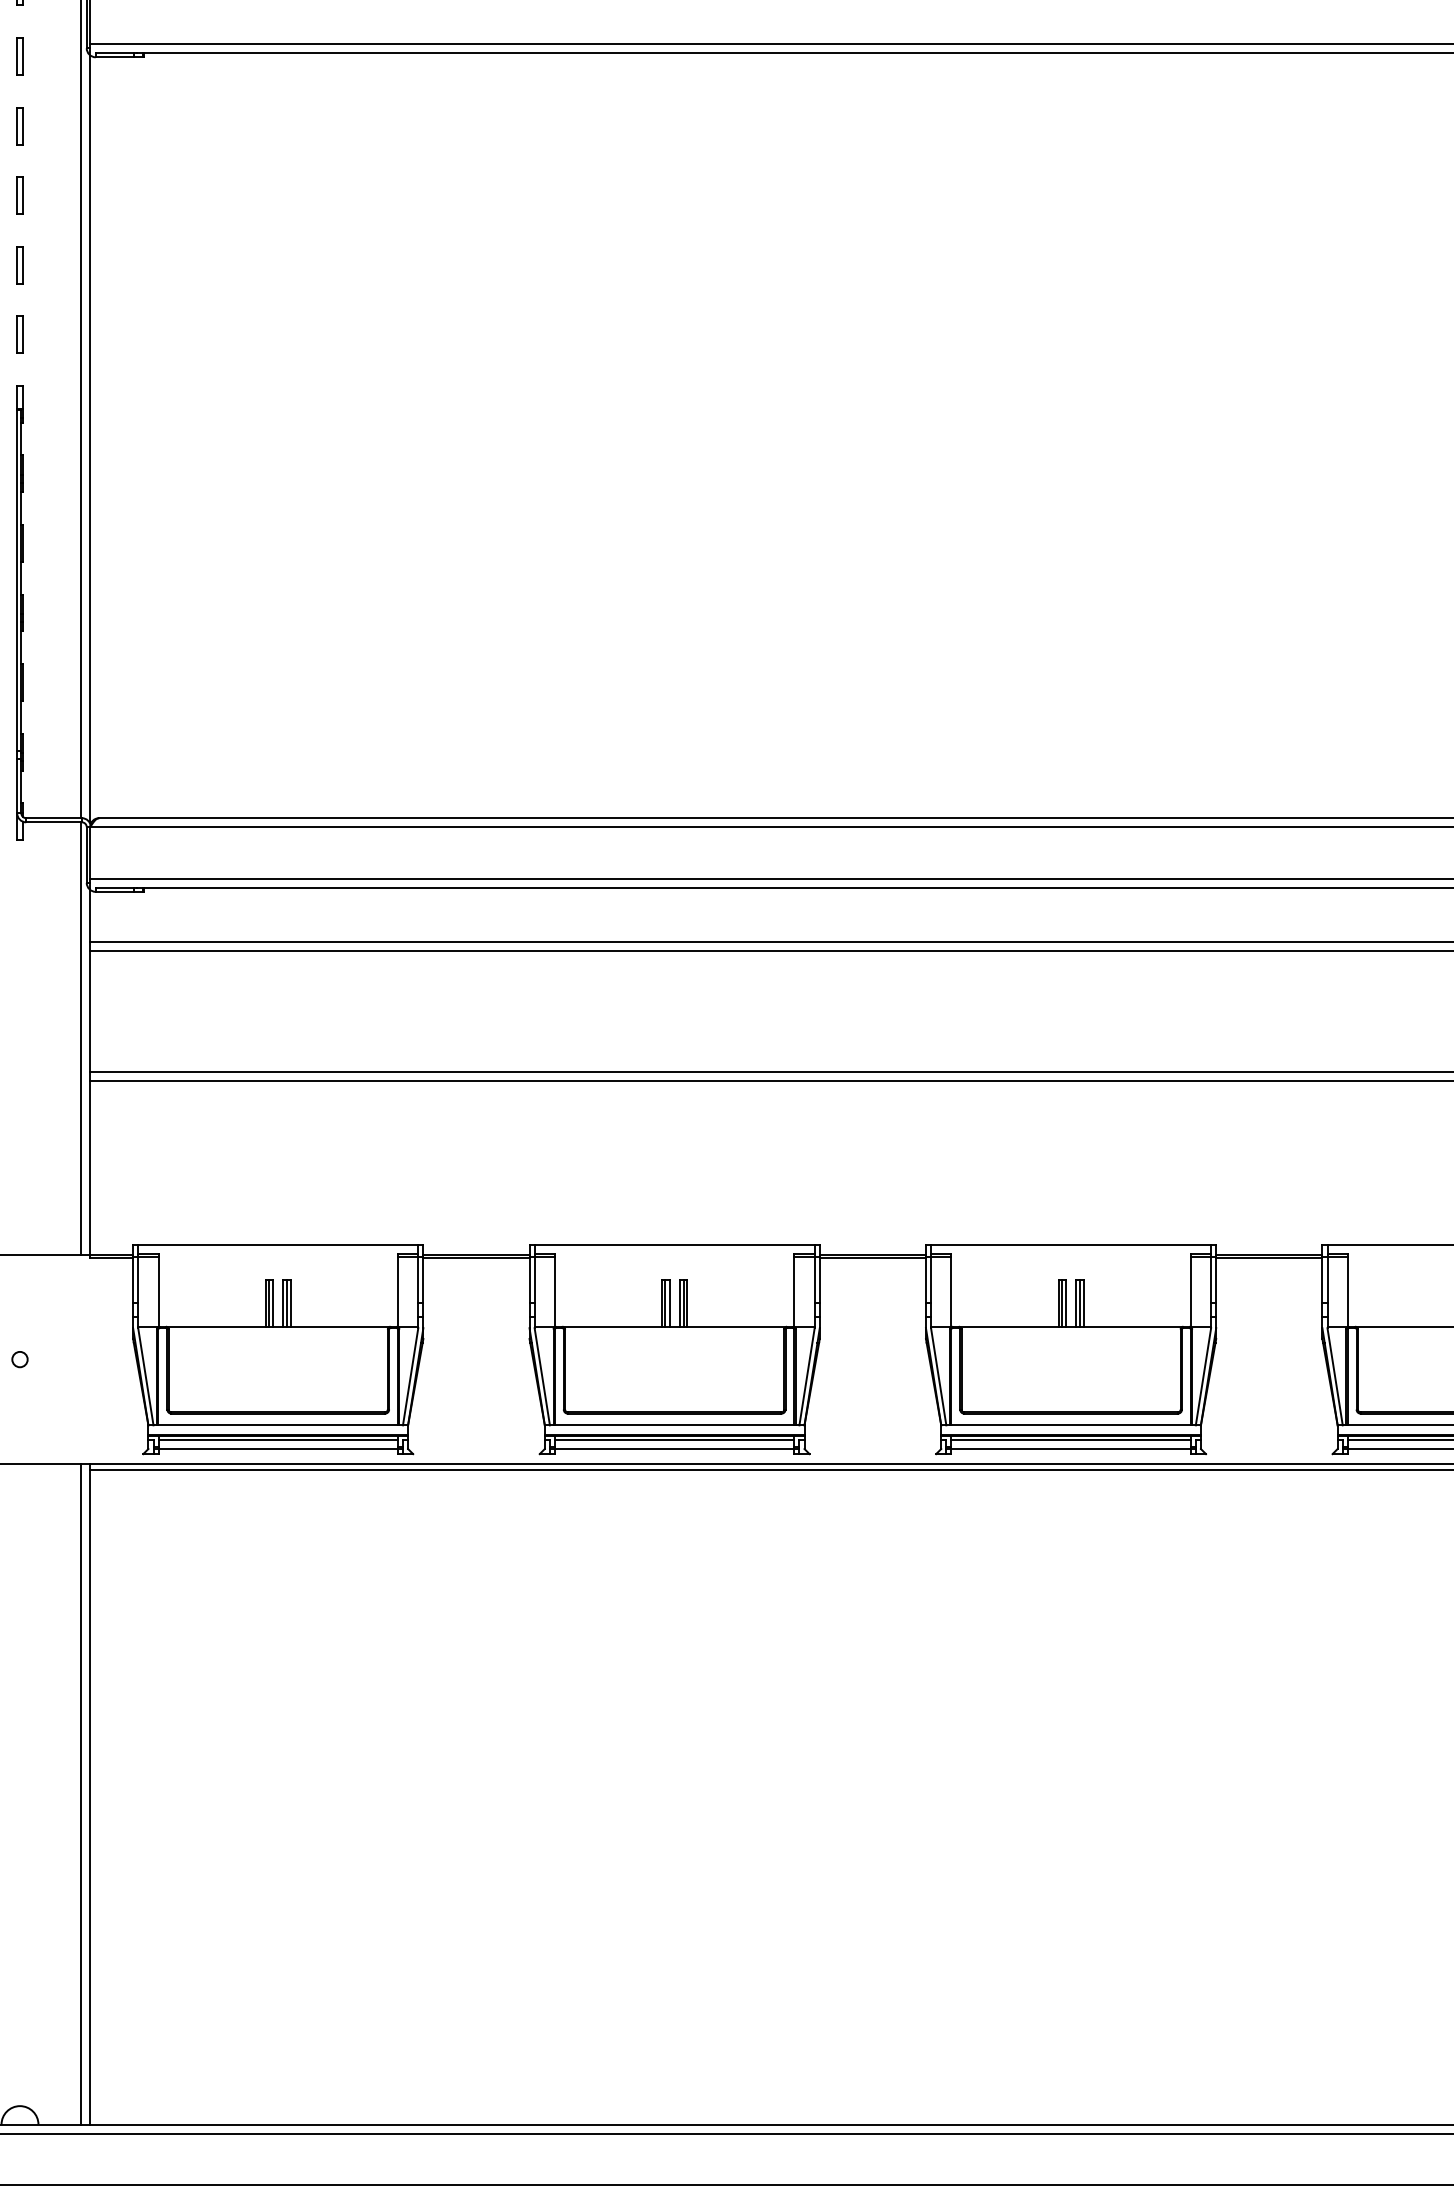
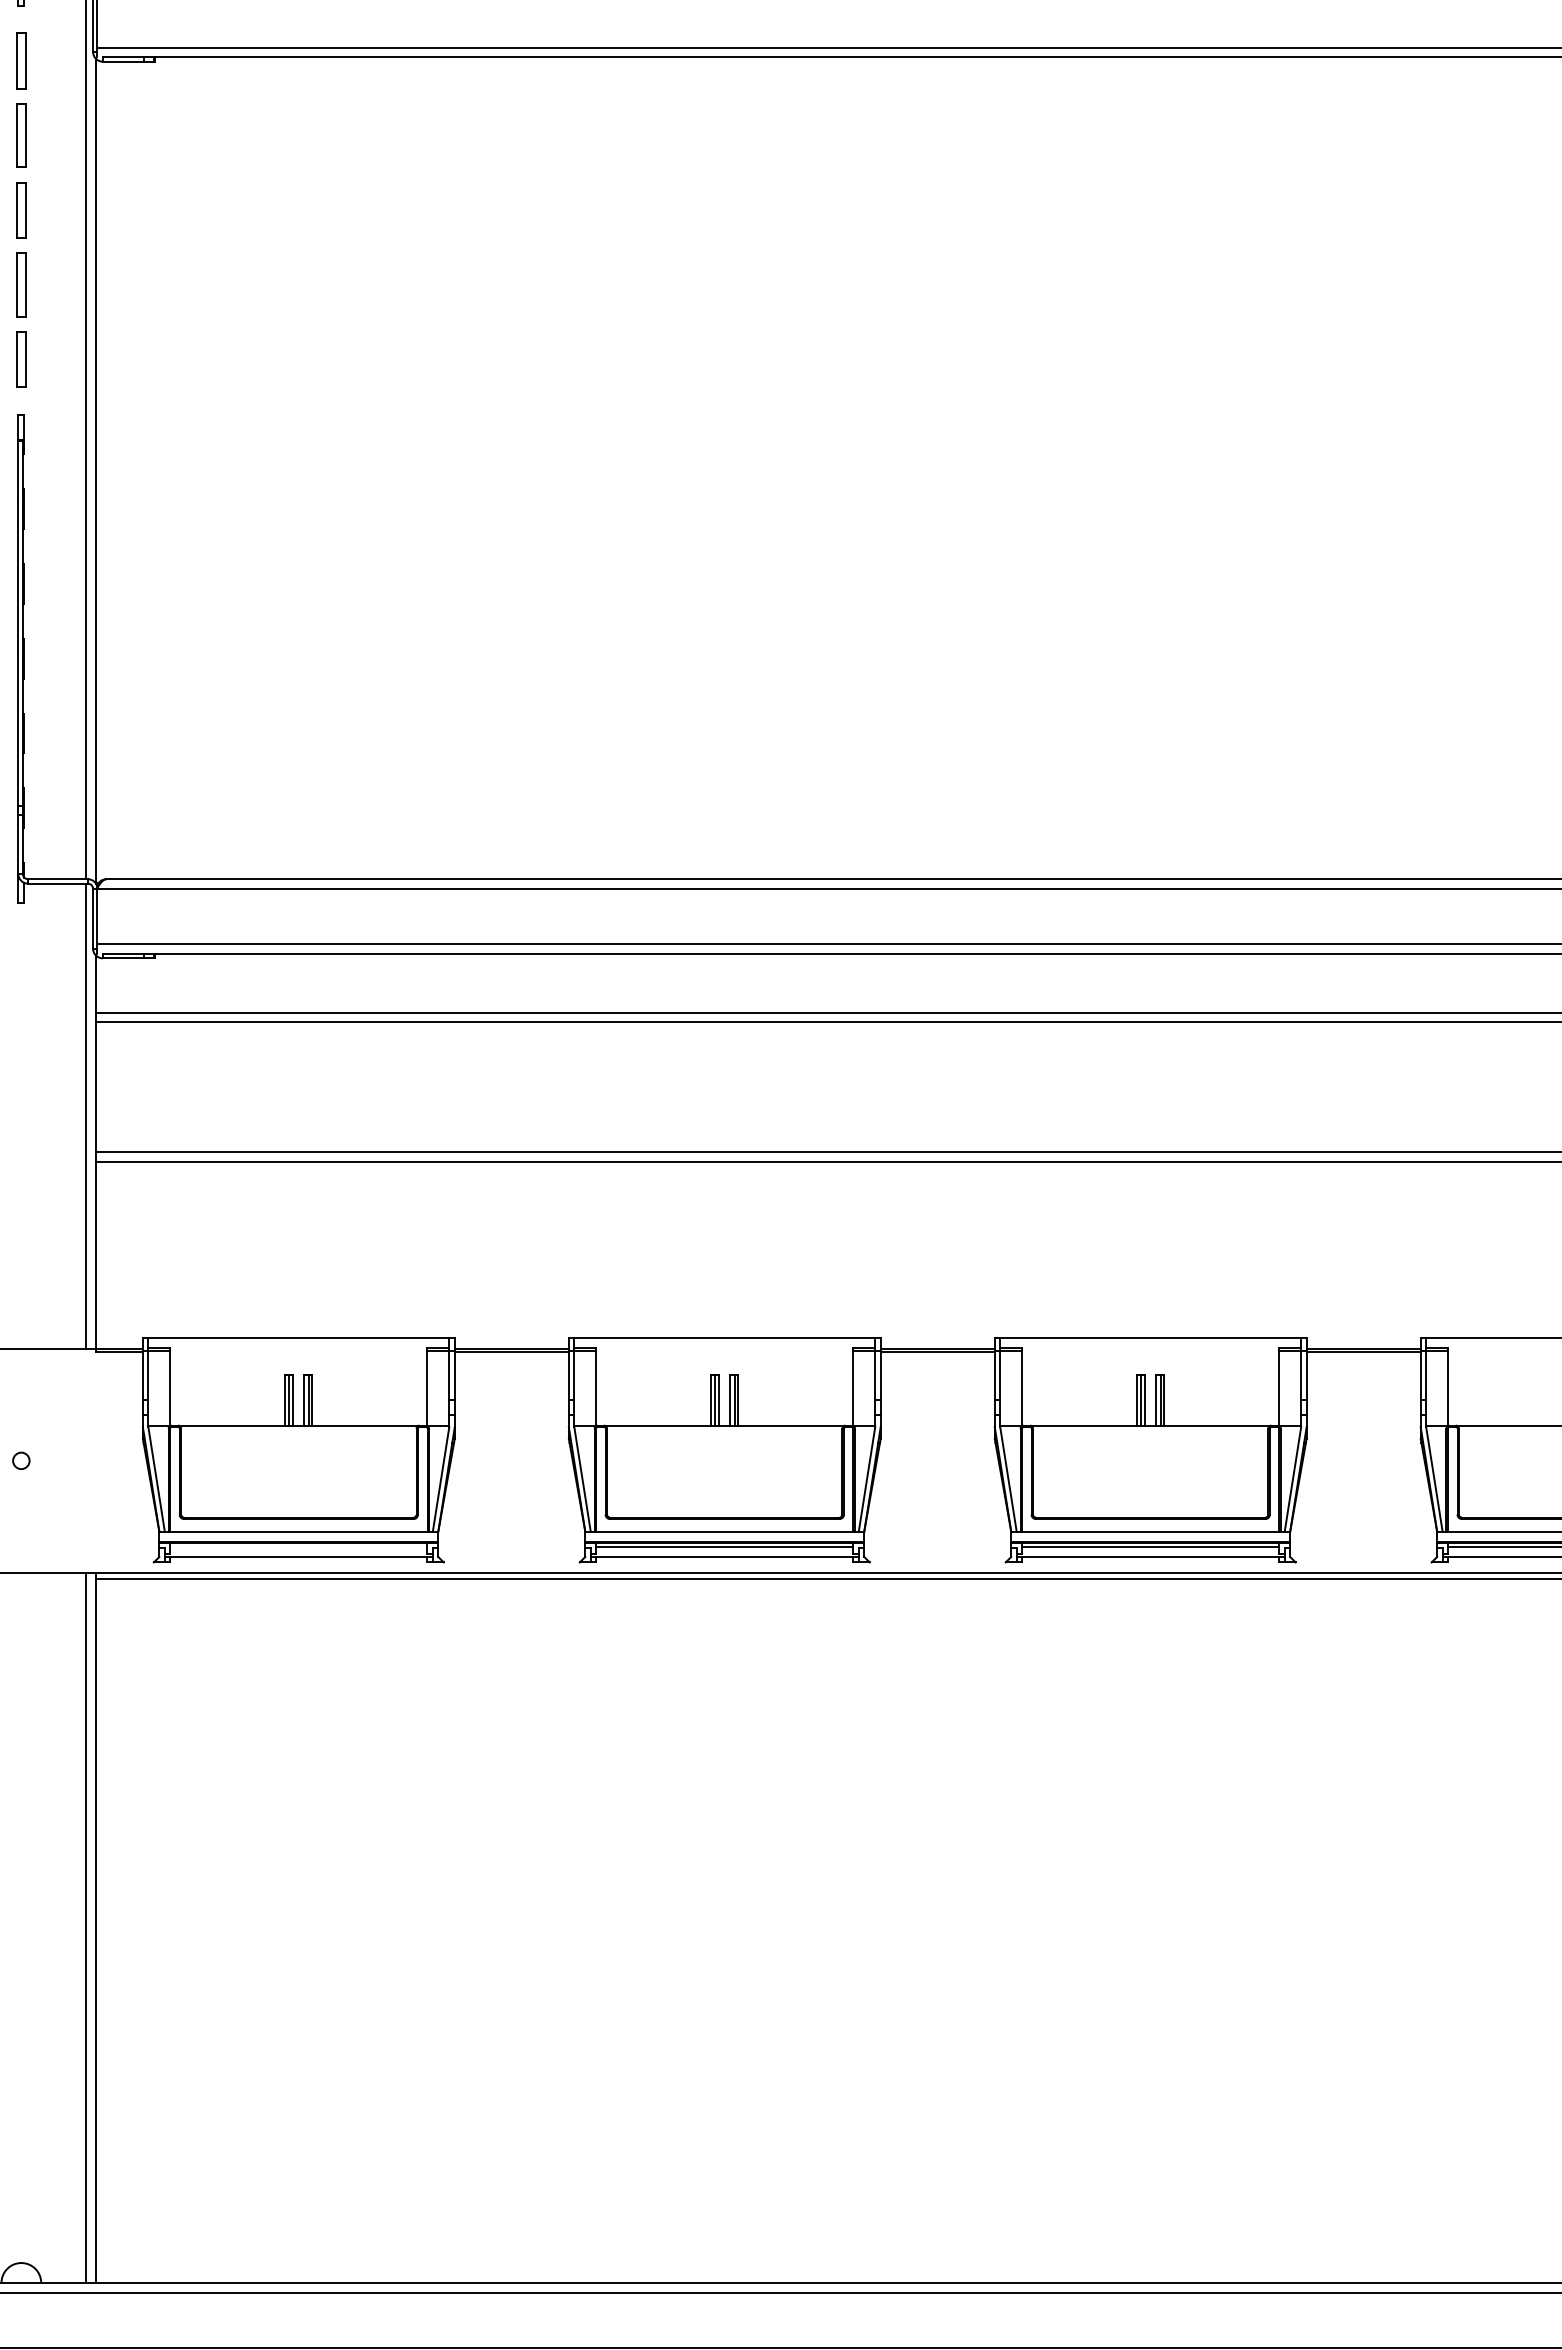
part: (19, 56) -> (20, 60), size x1.4
part: (19, 126) -> (20, 135), size x1.6
part: (19, 195) -> (20, 210), size x1.4
part: (19, 264) -> (20, 284), size x1.6
part: (19, 334) -> (20, 359), size x1.4
line: (277, 1440) -> (298, 1547), removed

